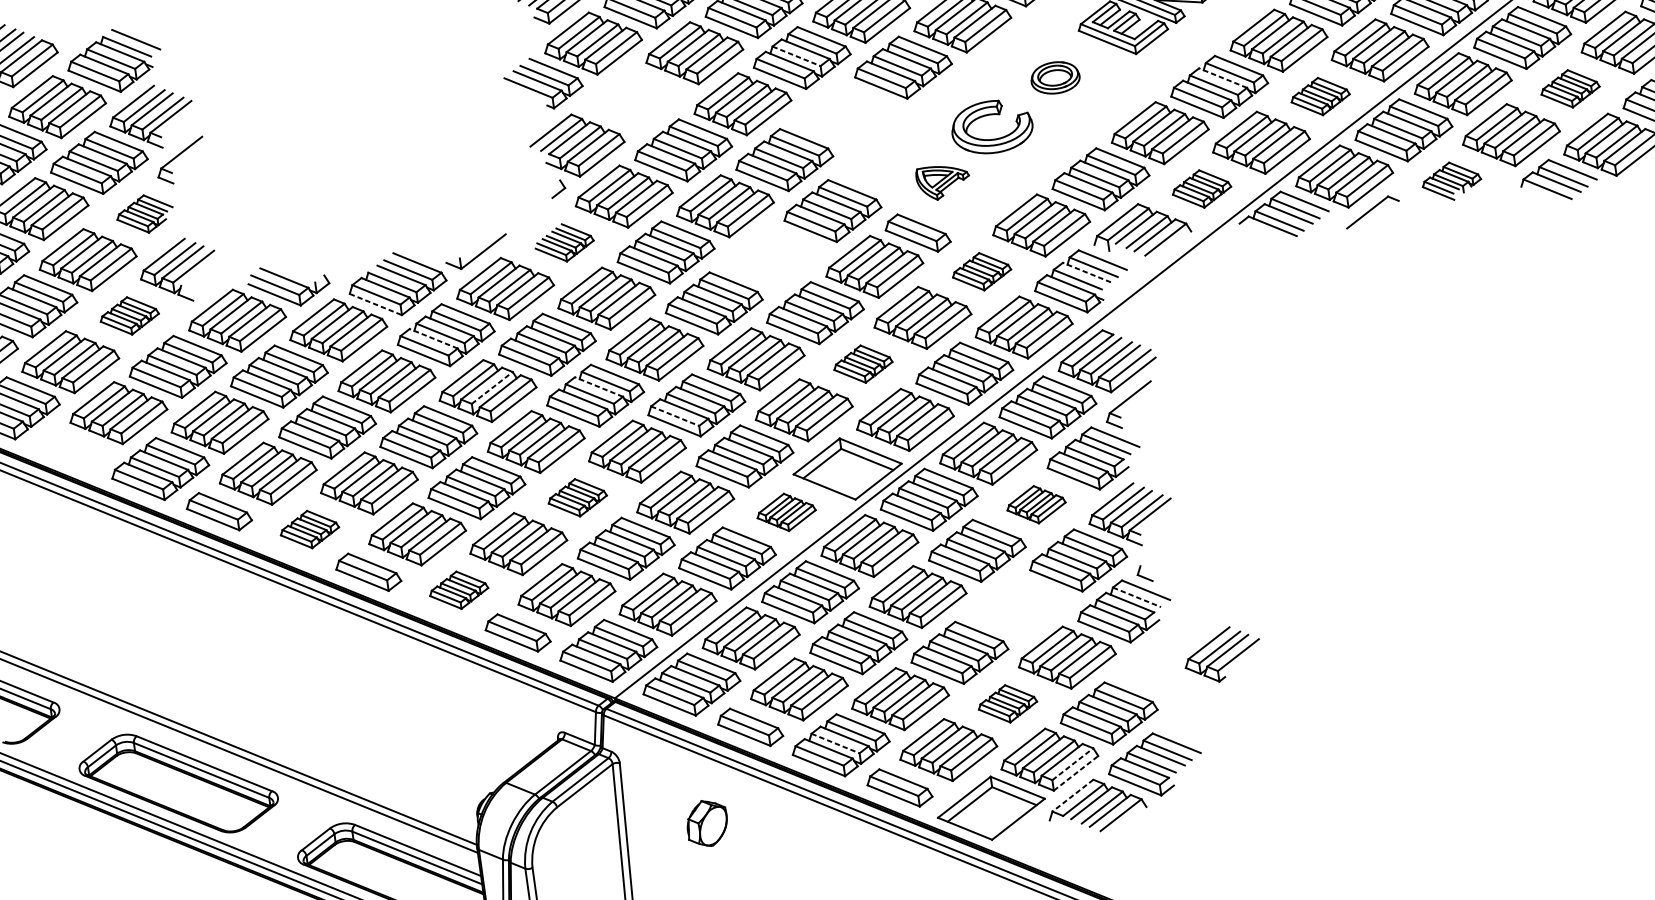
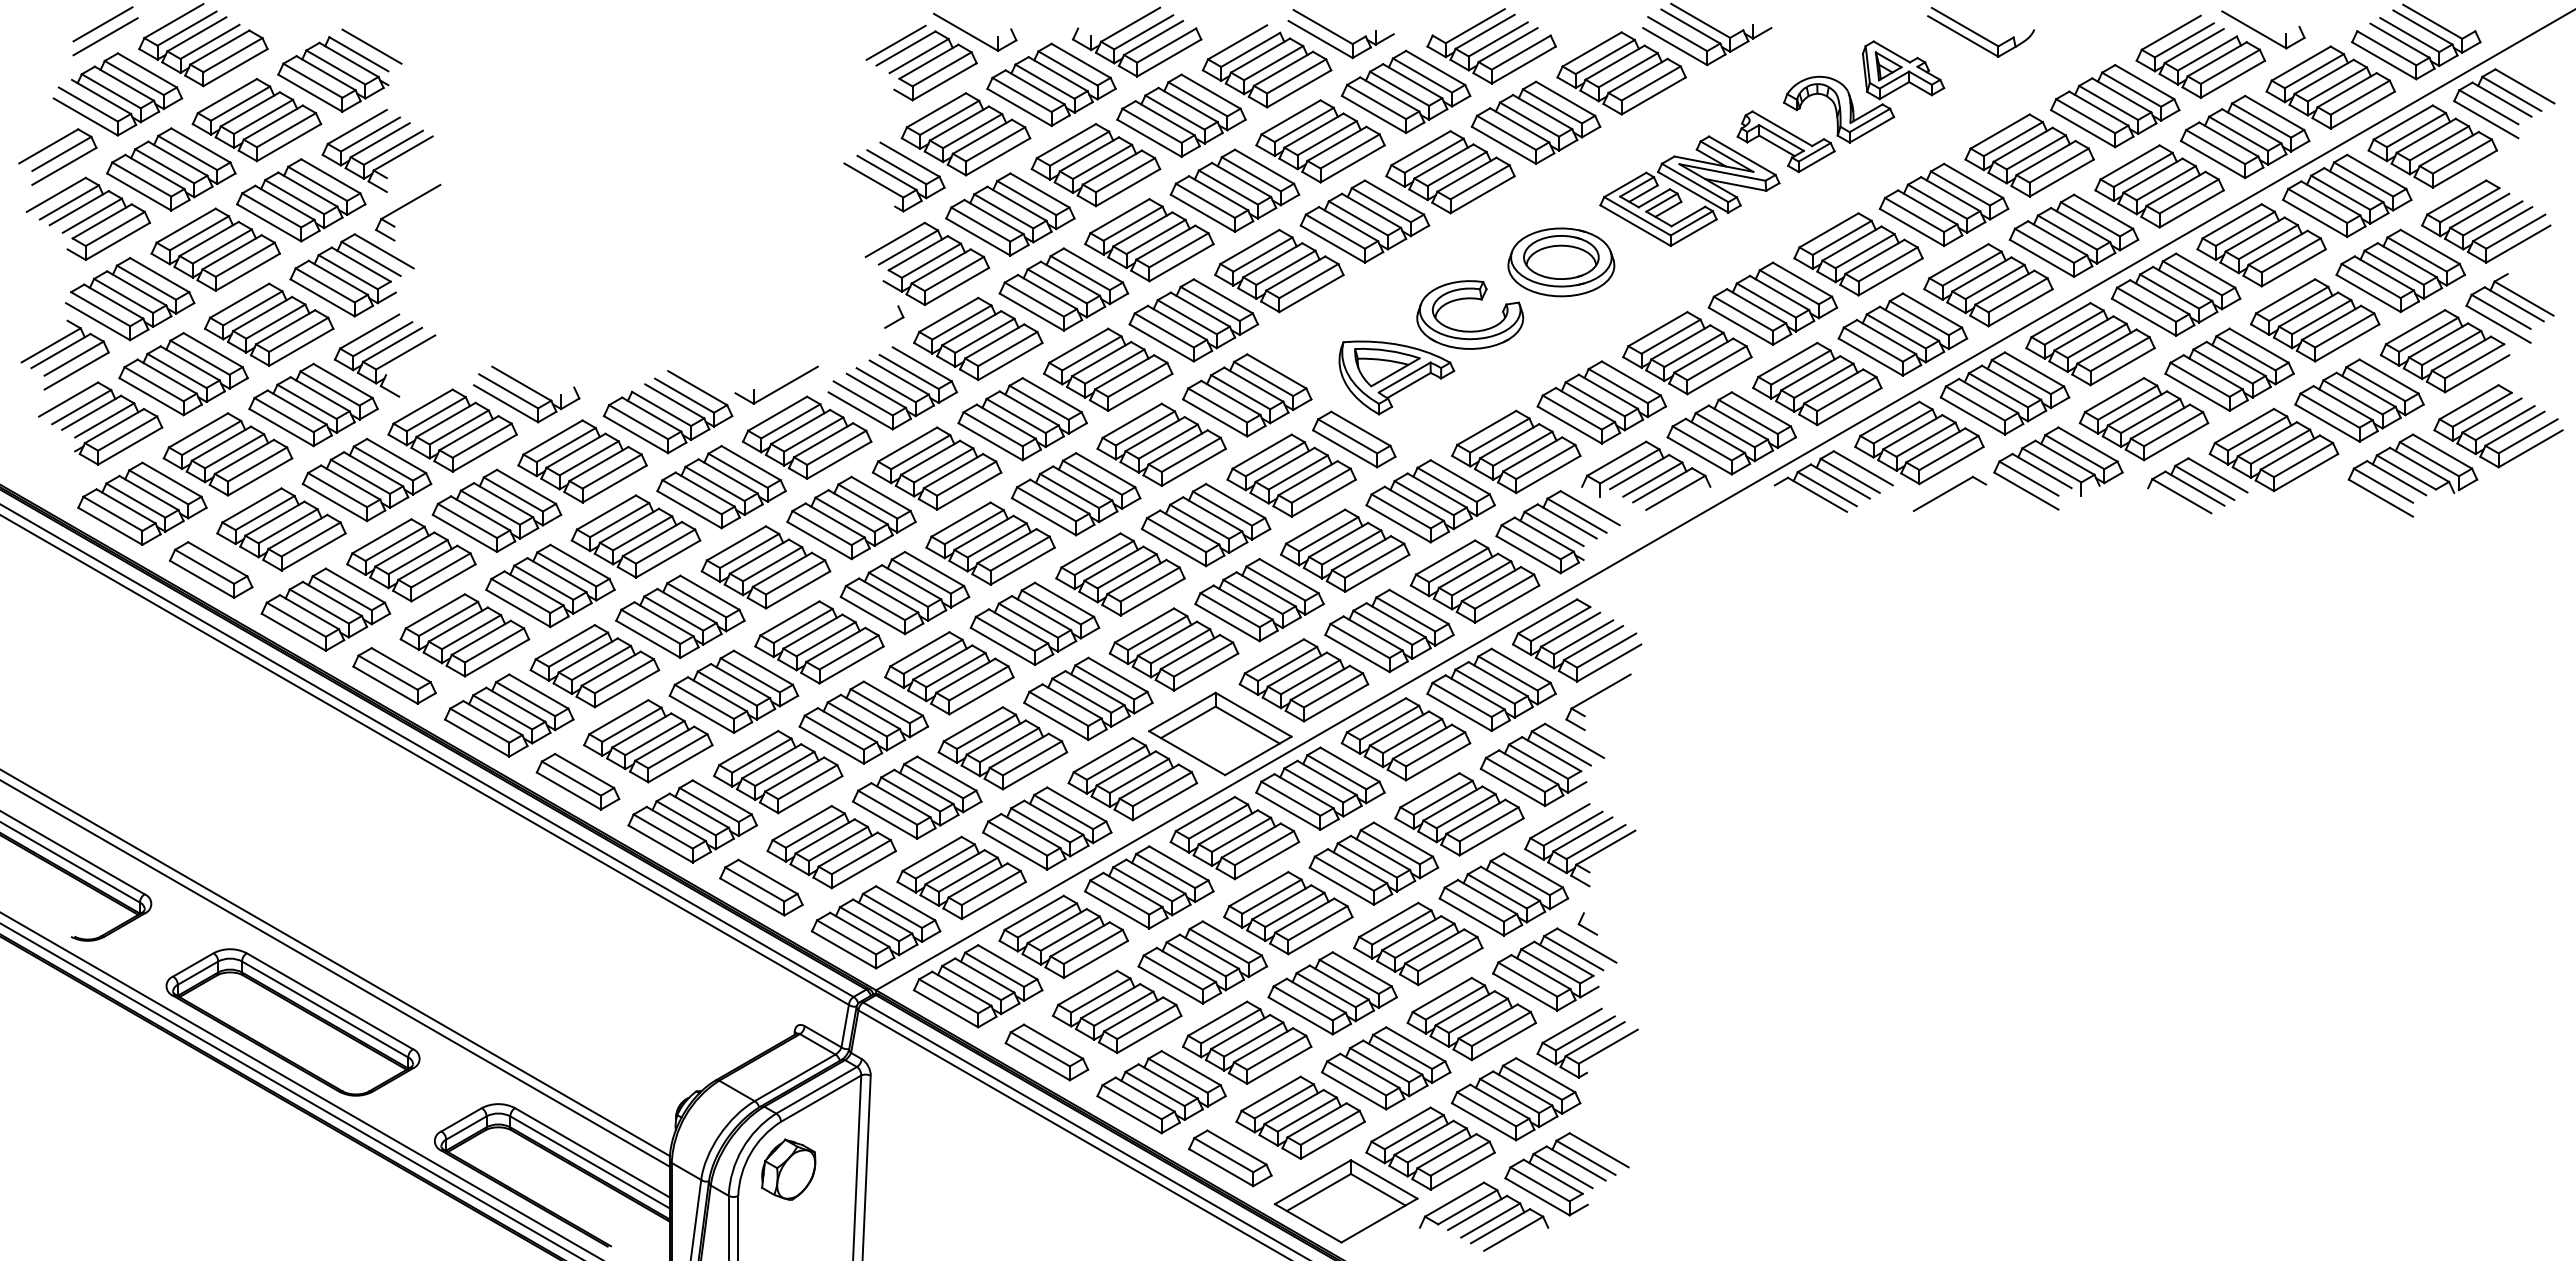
line: (796, 56) -> (1228, 187), dashed -> solid
part: (1055, 77) -> (1561, 262), size x1.67
line: (1222, 77) -> (1779, 292), dashed -> solid
part: (1570, 88) -> (2229, 369), size x1.67
part: (1320, 96) -> (1902, 334), size x1.67
part: (635, 99) -> (1010, 214), added
part: (843, 113) -> (1279, 270), added
part: (943, 181) -> (1396, 377), size x1.67
part: (1451, 181) -> (2058, 468), size x1.67
part: (1201, 189) -> (1731, 433), size x1.67
part: (144, 214) -> (351, 275), size x1.67
part: (564, 242) -> (892, 388), size x1.67
part: (772, 257) -> (1161, 444), added
part: (981, 271) -> (1430, 501), size x1.67
line: (1086, 272) -> (1566, 521), dashed -> solid
line: (376, 304) -> (636, 434), dashed -> solid
part: (129, 315) -> (313, 404), size x1.67
line: (433, 338) -> (704, 489), dashed -> solid
part: (863, 364) -> (1259, 600), size x1.67
line: (598, 387) -> (911, 582), dashed -> solid
line: (492, 388) -> (772, 564), dashed -> solid
line: (675, 416) -> (1005, 634), dashed -> solid
part: (69, 450) -> (211, 569), added
part: (577, 497) -> (863, 722), size x1.67
part: (1036, 504) -> (1459, 814), size x1.67
part: (786, 512) -> (1132, 779), size x1.67
part: (309, 529) -> (509, 715), size x1.67
part: (458, 590) -> (692, 821), size x1.67
line: (1137, 597) -> (1574, 953), dashed -> solid
part: (1018, 606) -> (1418, 943), added
part: (1222, 654) -> (1587, 1042), moved
part: (1007, 703) -> (1386, 1068), size x1.67
line: (835, 743) -> (1155, 1089), dashed -> solid
line: (1073, 763) -> (1460, 1158), dashed -> solid
line: (1076, 772) -> (1463, 1170), dashed -> solid
line: (1072, 795) -> (1454, 1199), dashed -> solid
part: (707, 823) -> (788, 1169), moved

